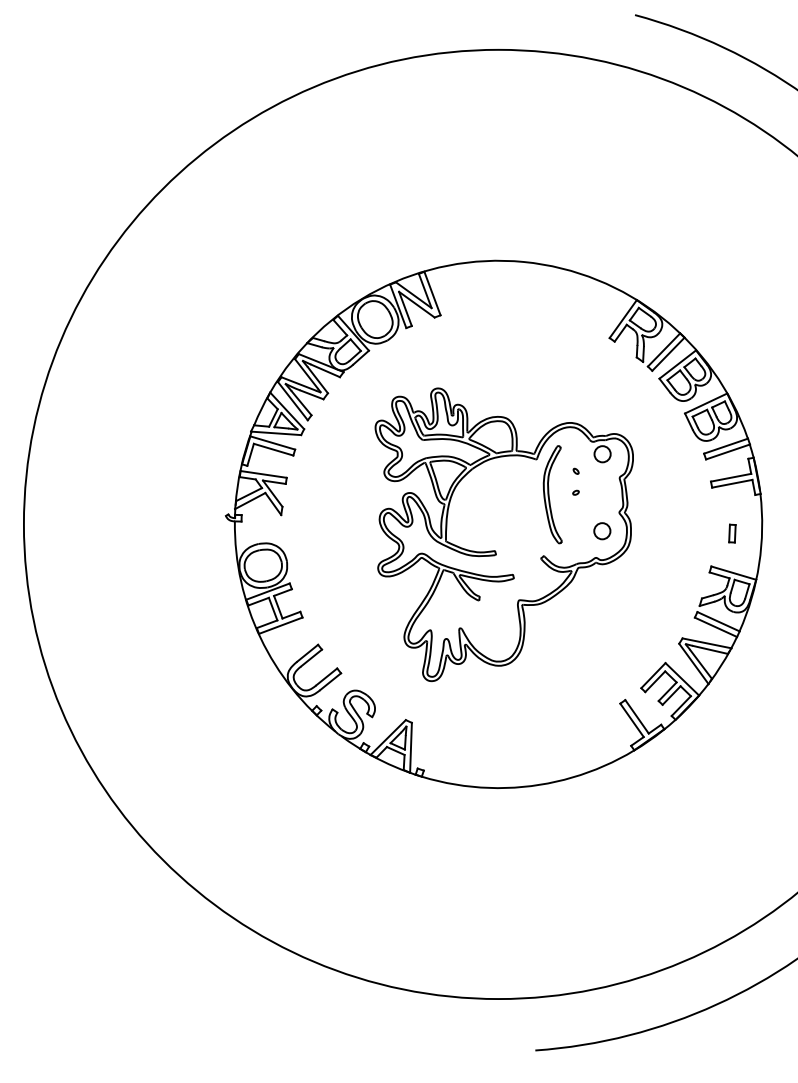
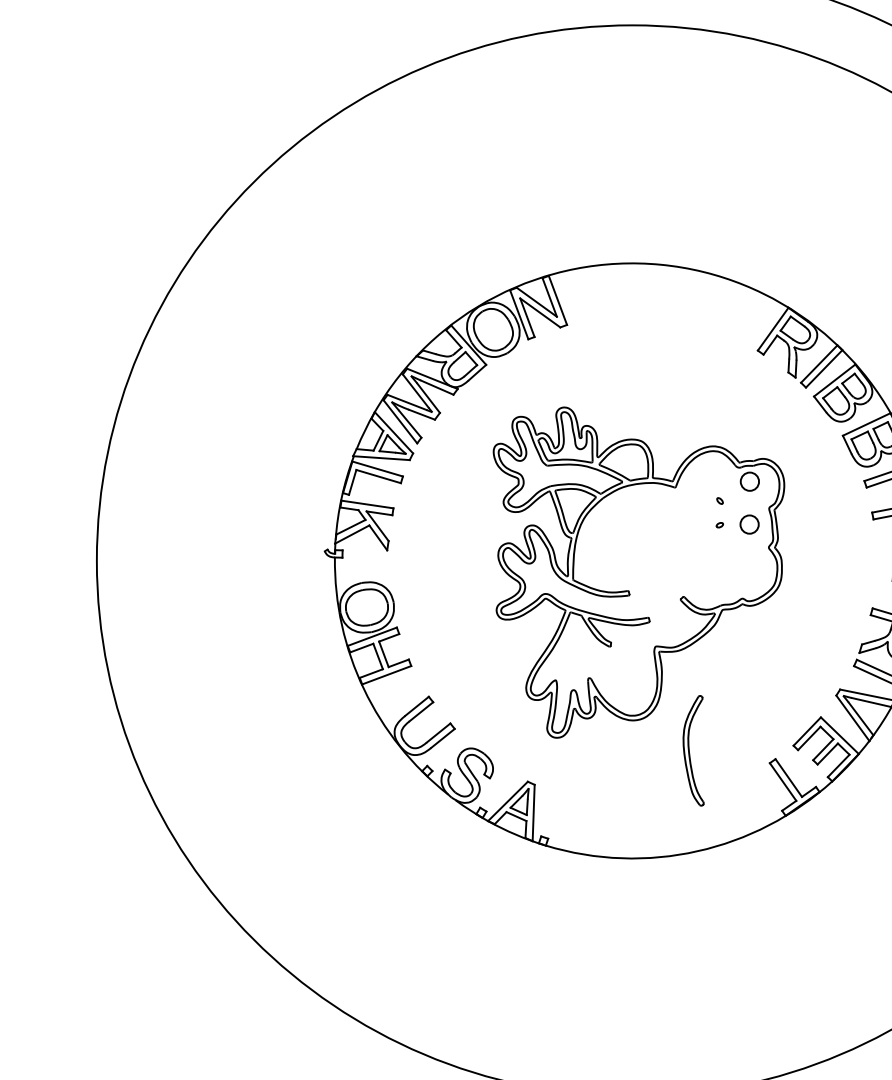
part: (552, 494) -> (693, 750), moved
circle: (602, 531) -> (749, 524), moved

